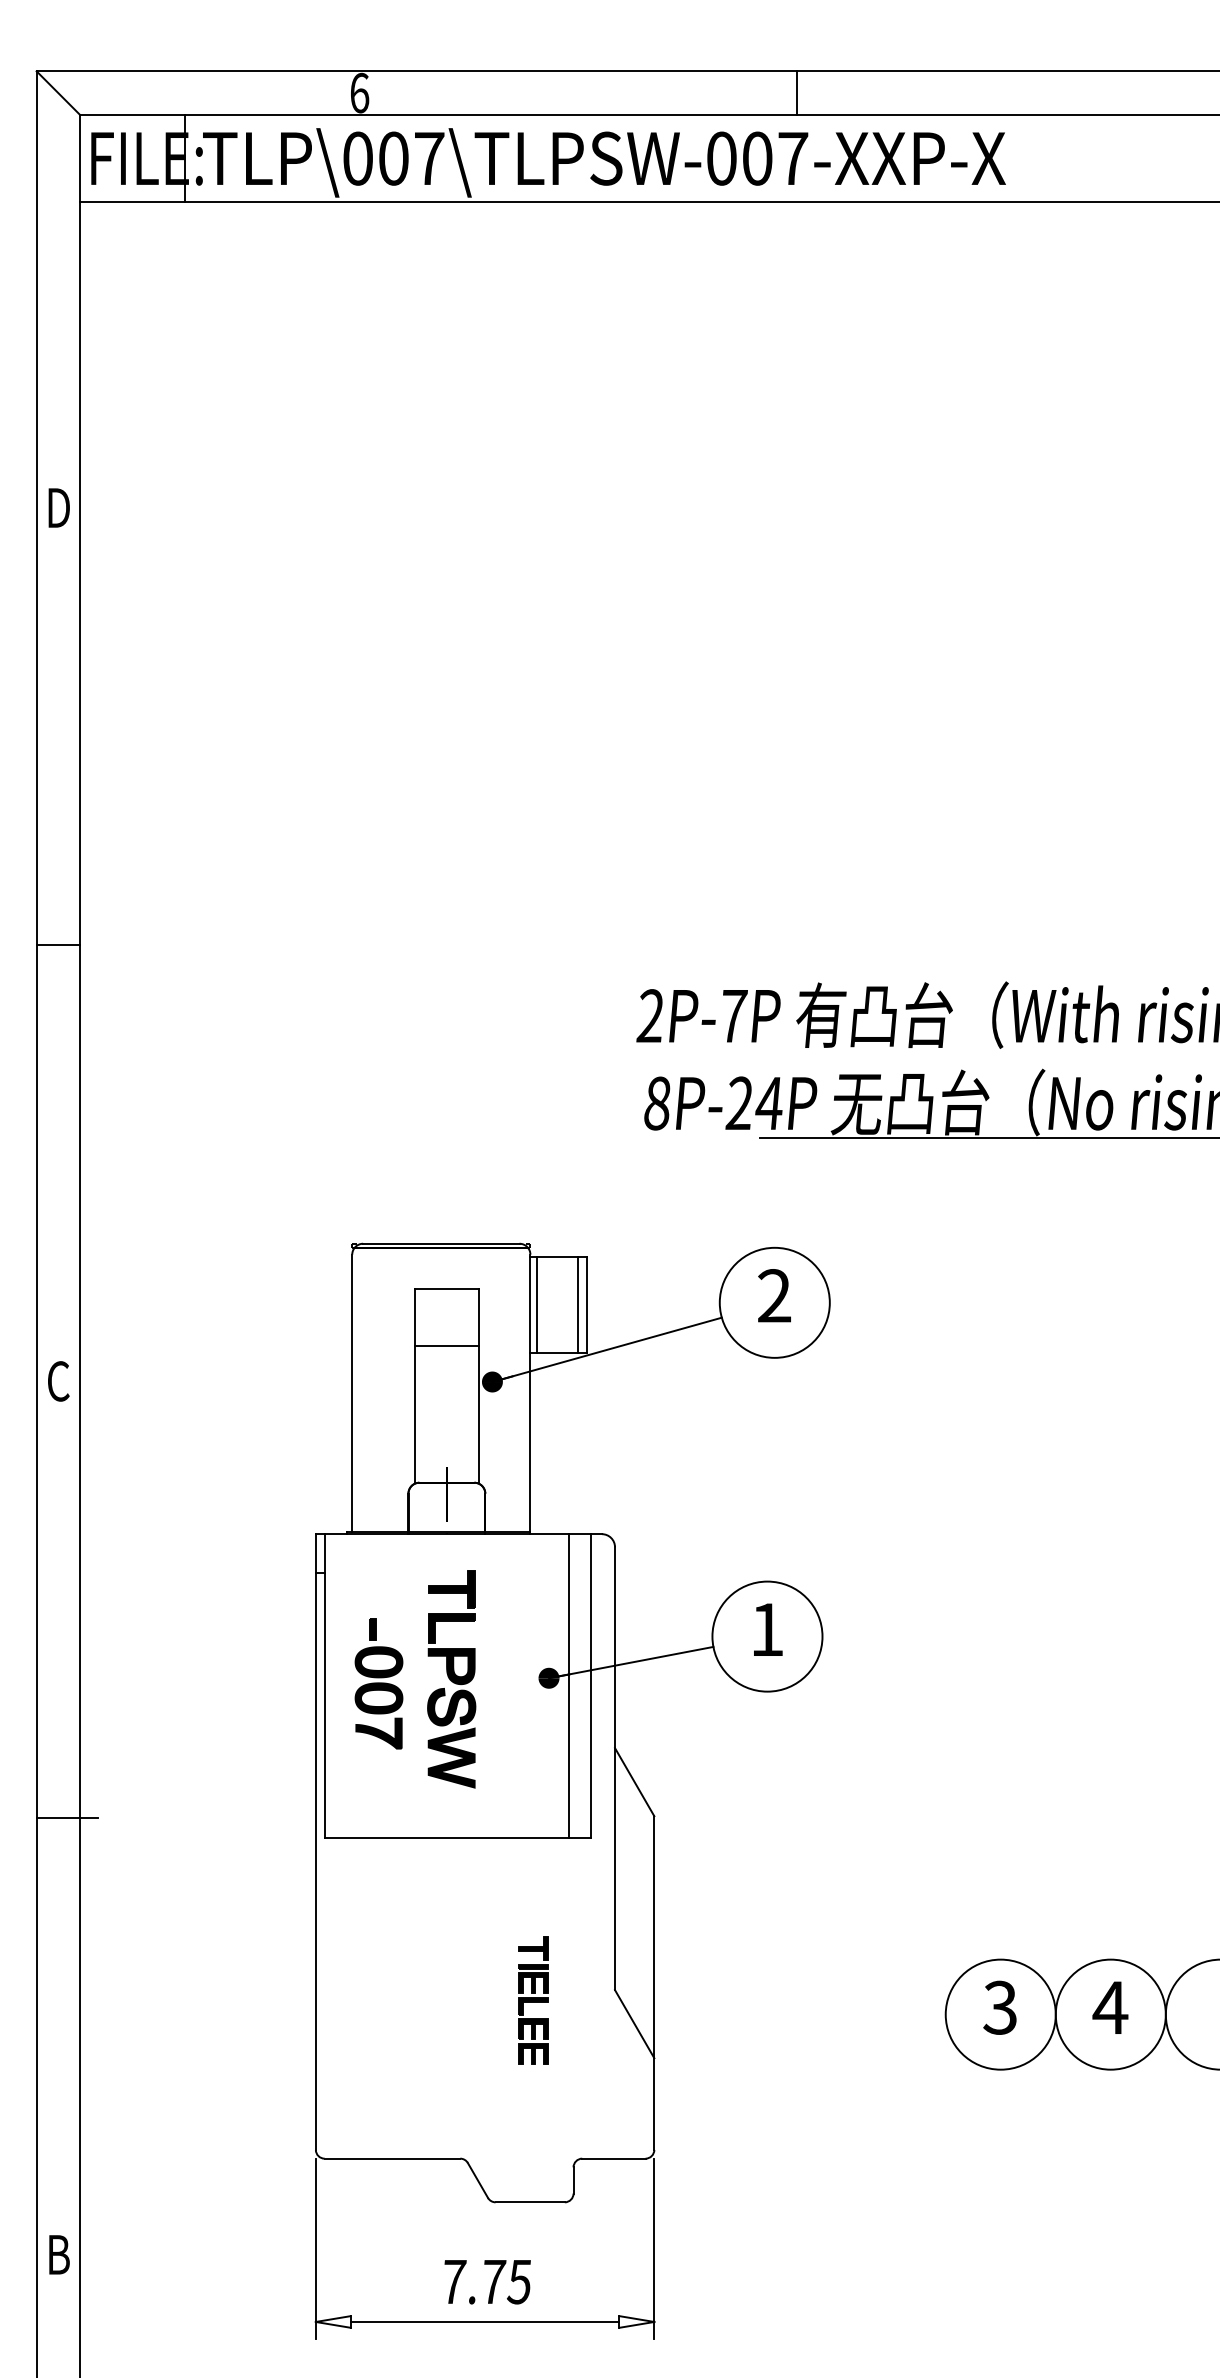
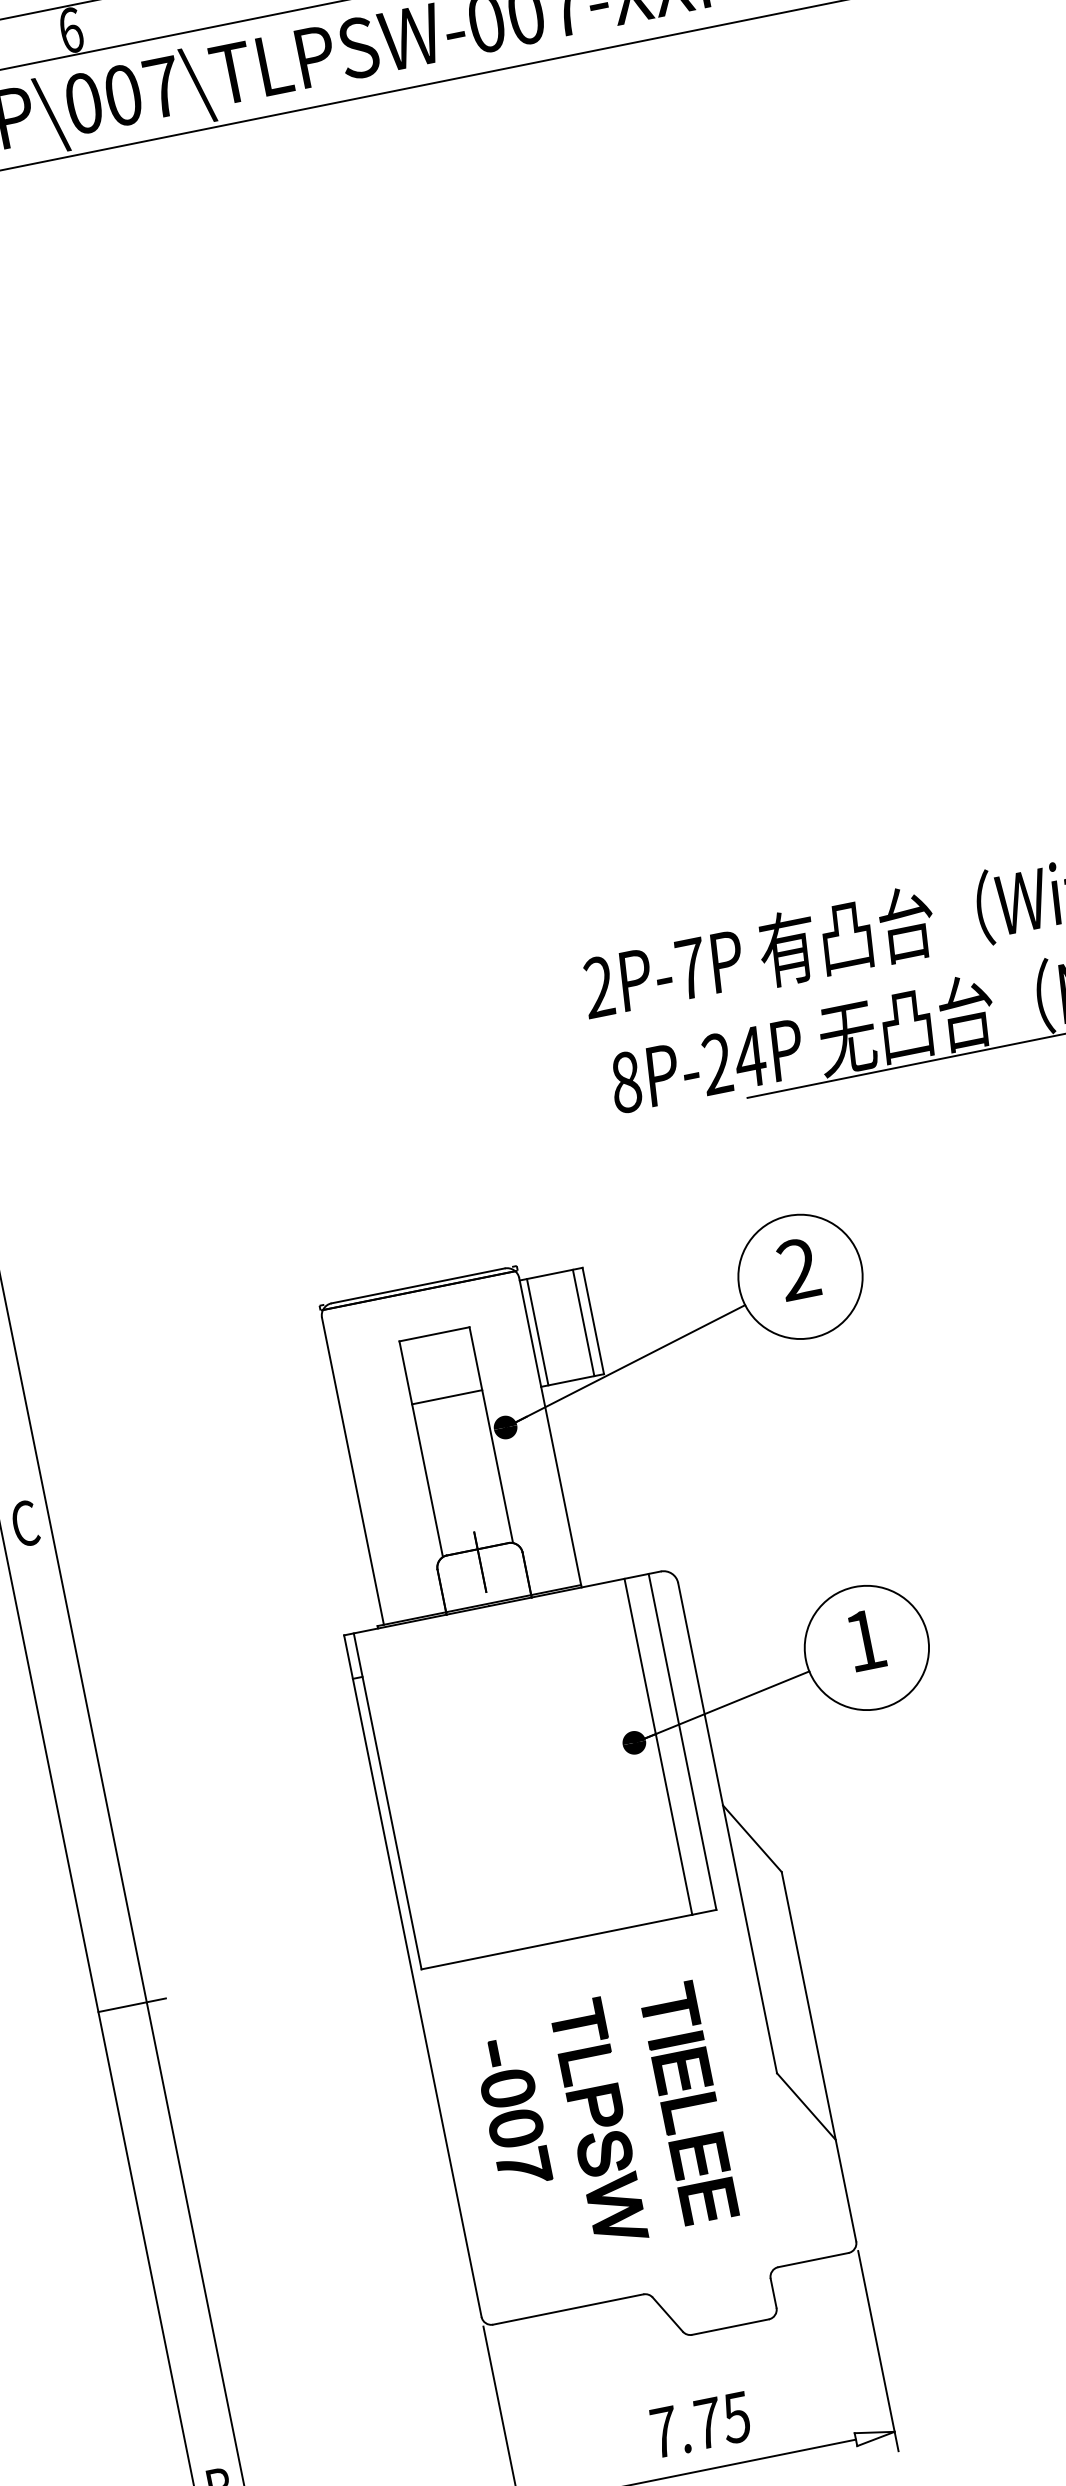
part: (451, 1679) -> (598, 2122), moved
part: (378, 1683) -> (512, 2112), moved
part: (532, 2000) -> (688, 2103), size x1.67

